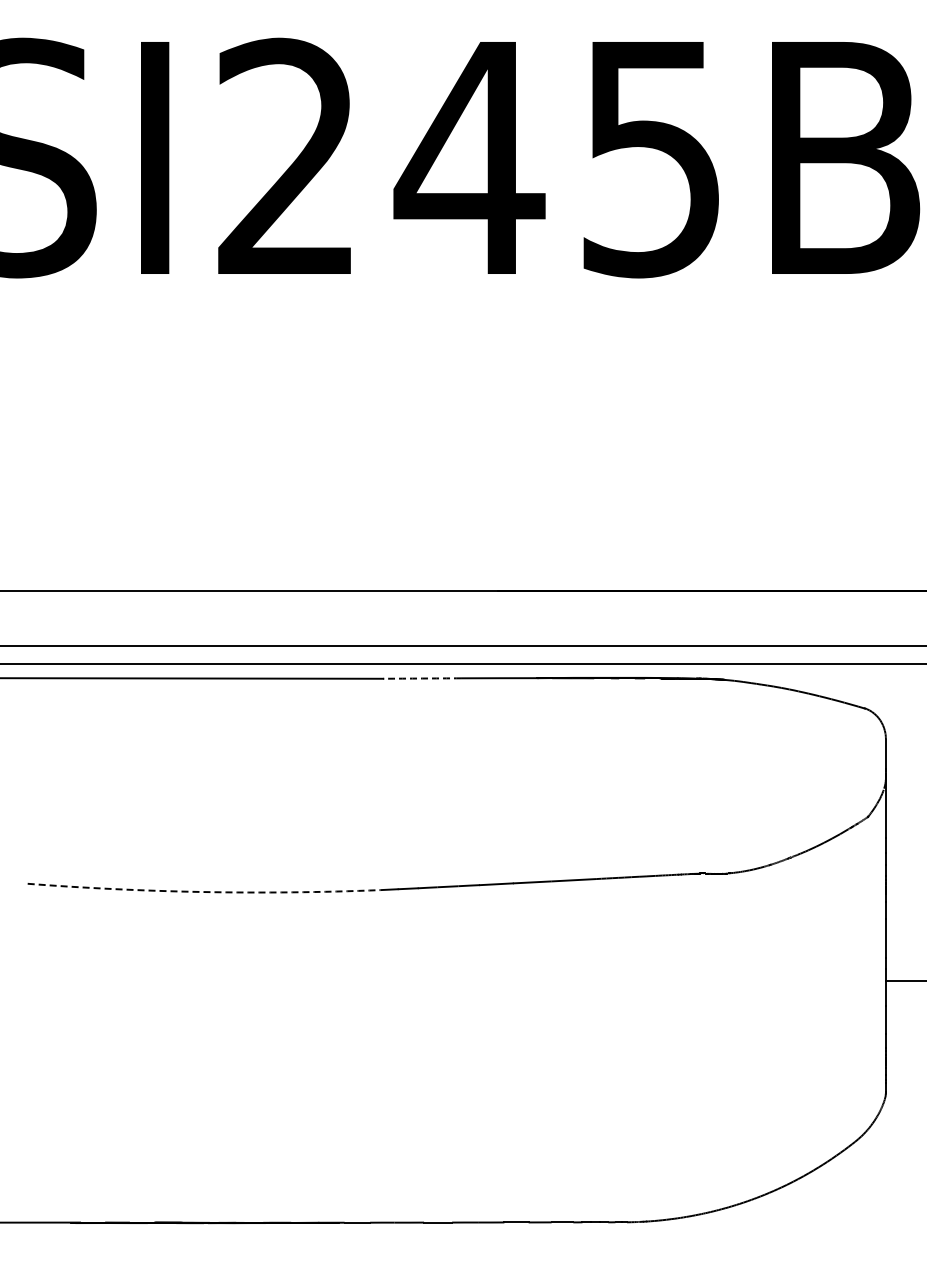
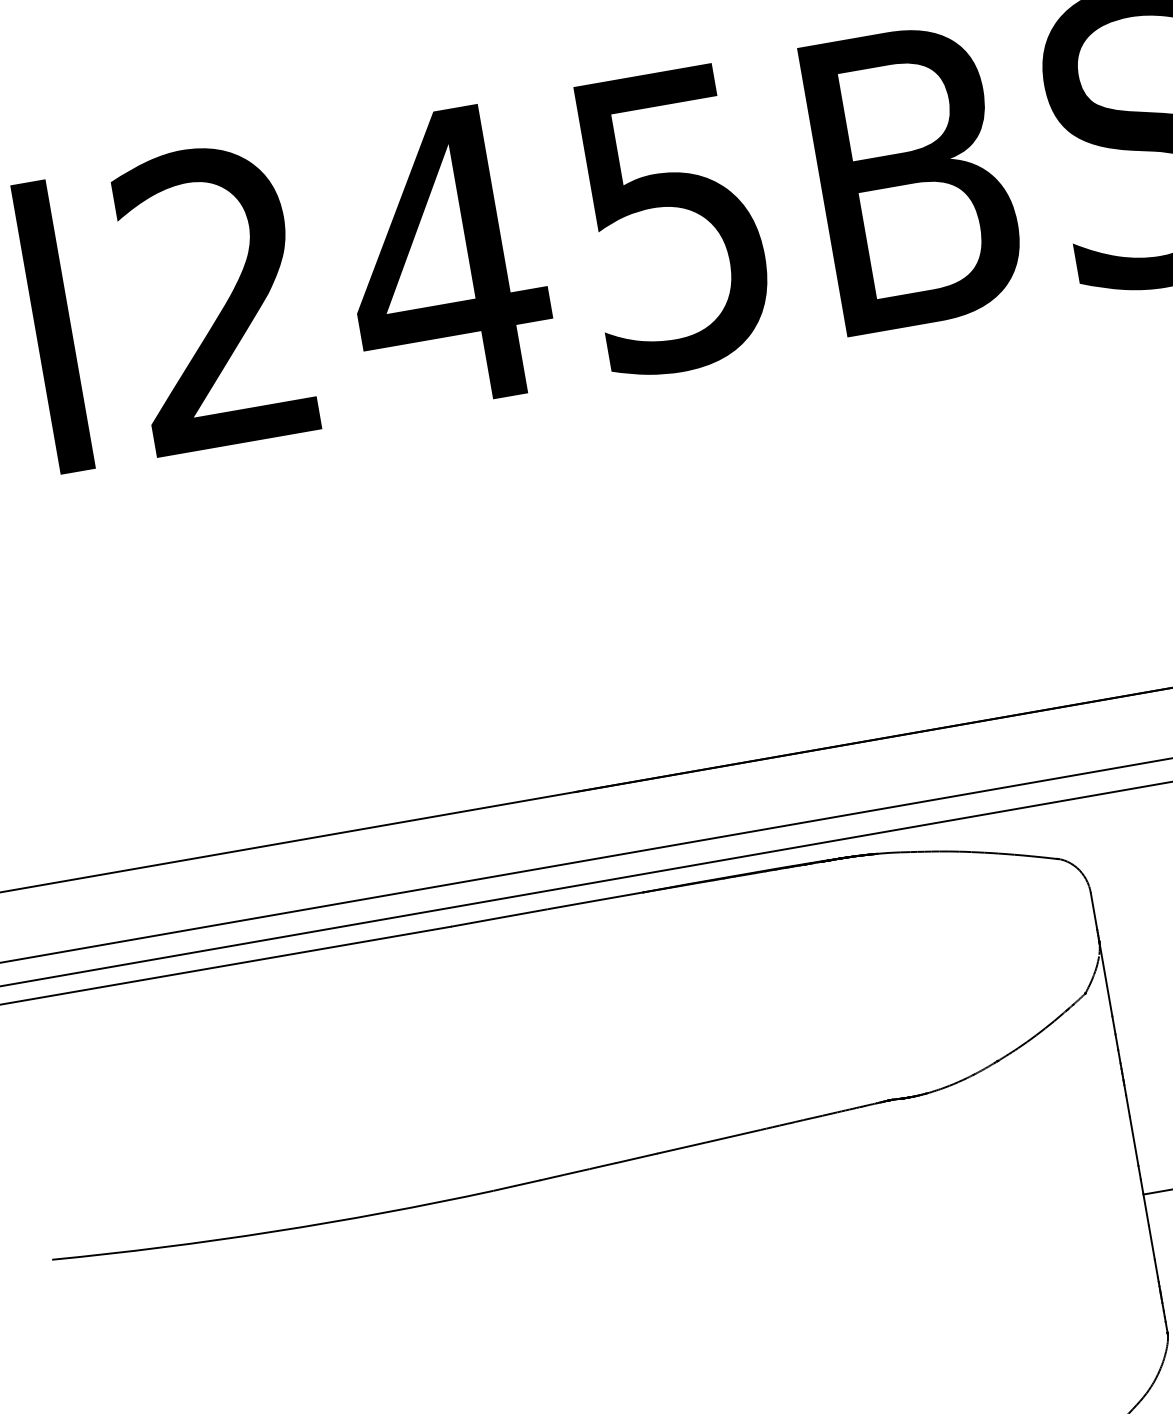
arc: (422, 678) -> (499, 917), dashed -> solid
arc: (204, 892) -> (274, 1232), dashed -> solid

